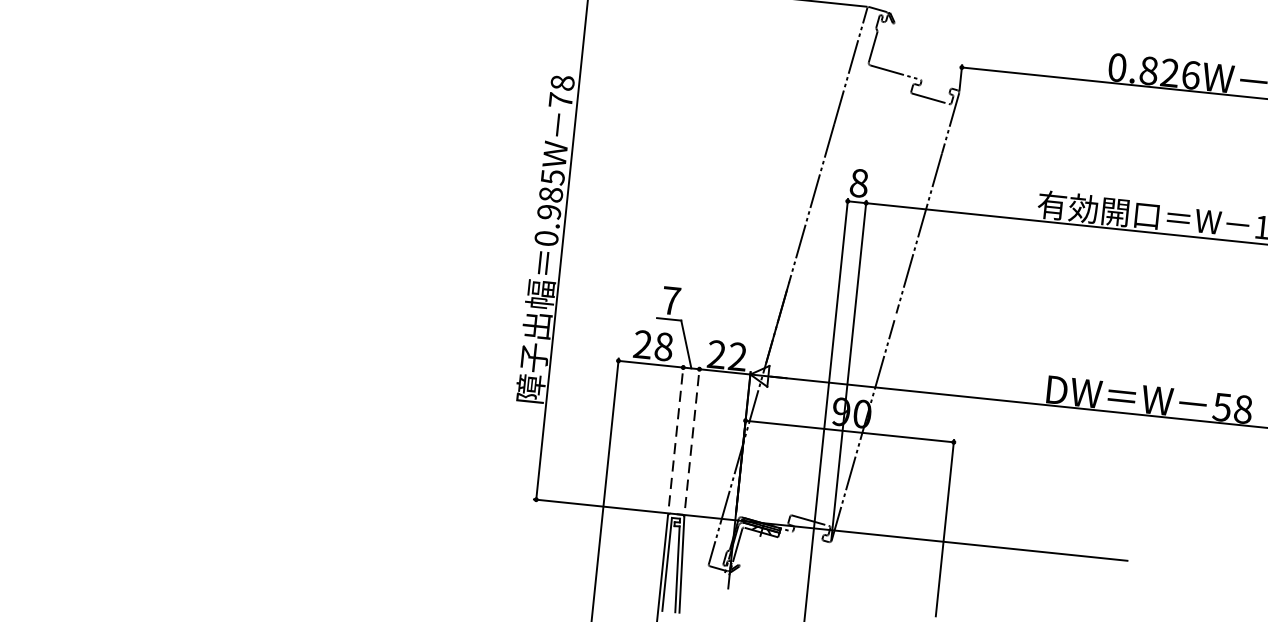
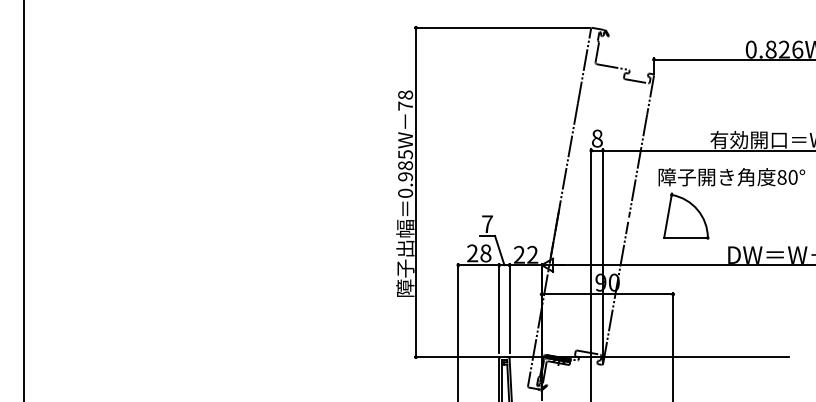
part: (1063, 279) -> (731, 185), added
line: (676, 436) -> (499, 308), dashed -> solid
line: (692, 437) -> (509, 308), dashed -> solid

